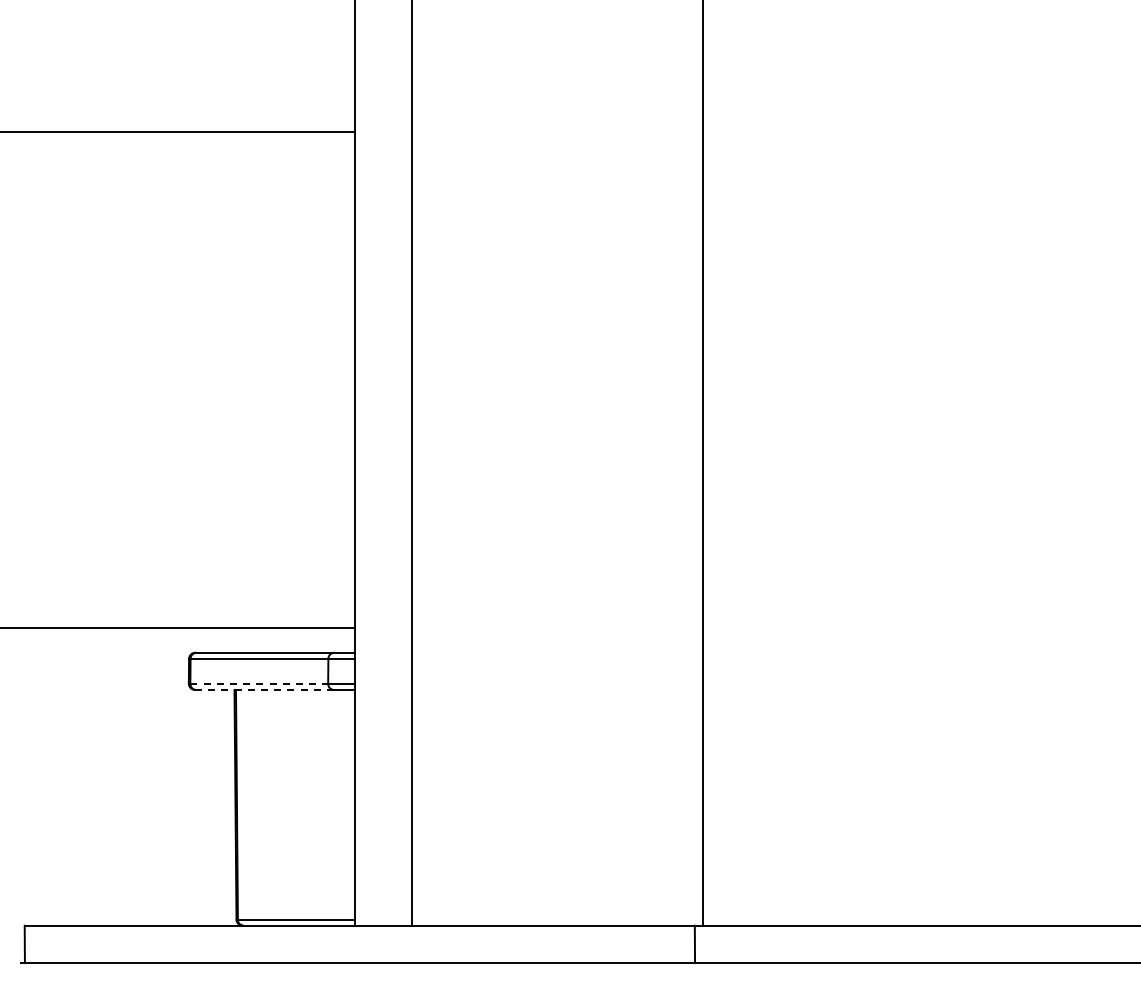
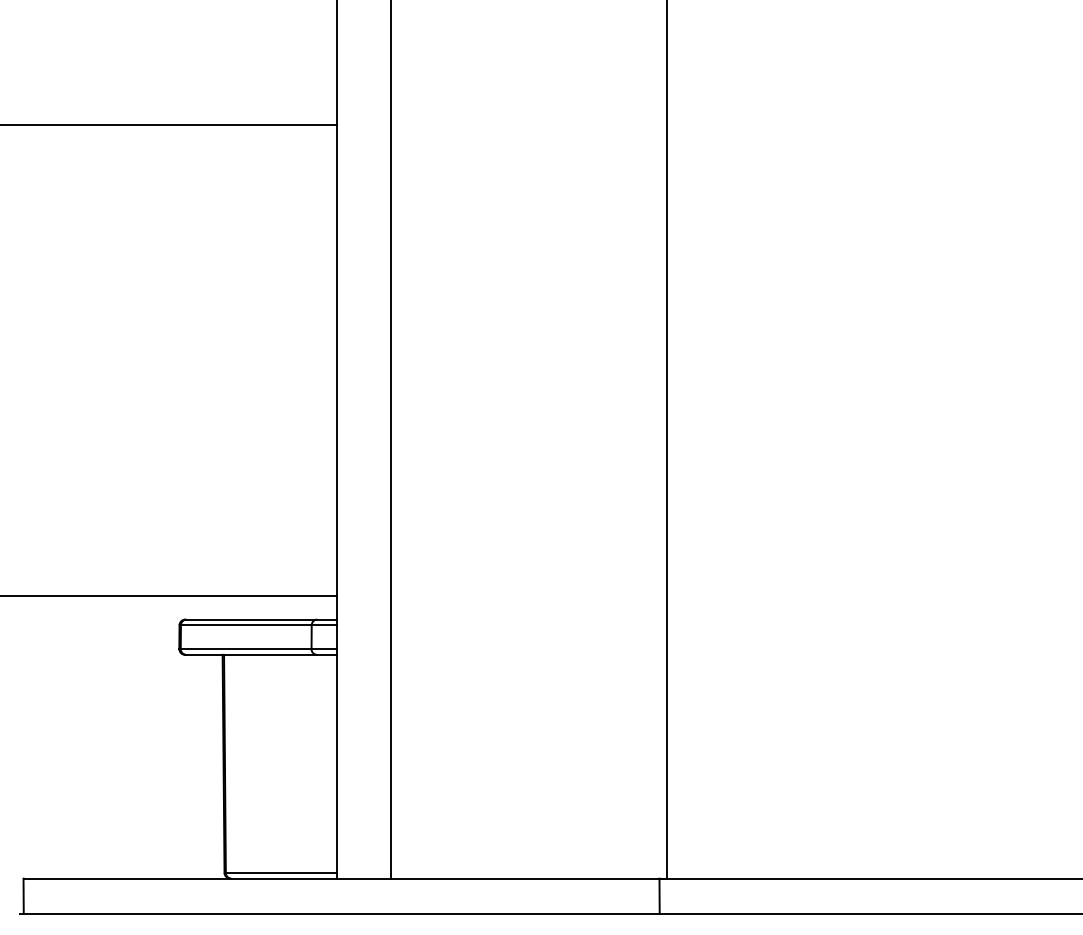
line: (259, 683) -> (246, 648), dashed -> solid
line: (265, 689) -> (252, 654), dashed -> solid

